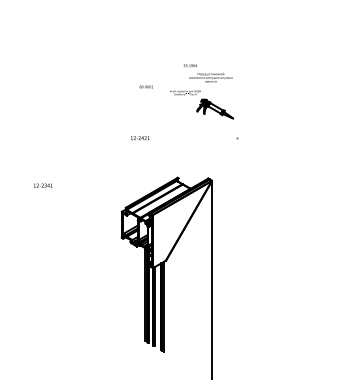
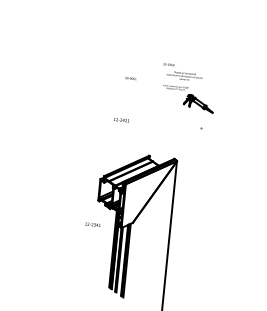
part: (202, 104) -> (188, 98), moved
text: (43, 185) -> (93, 224), moved

